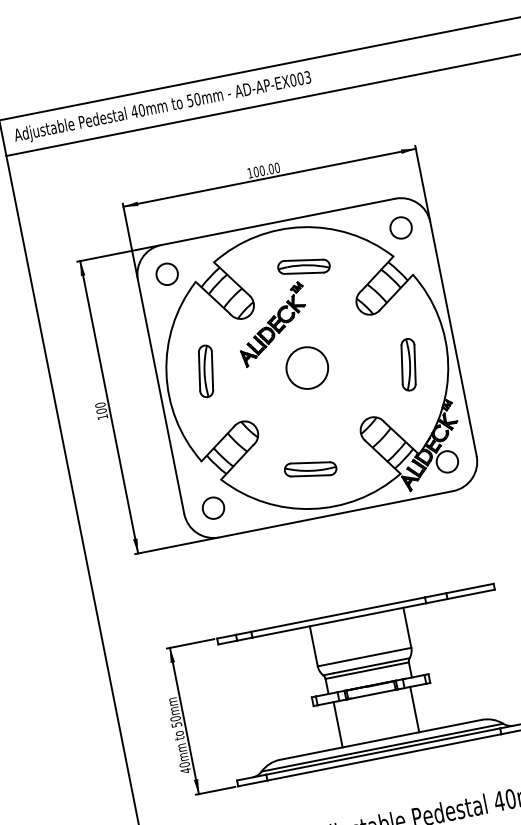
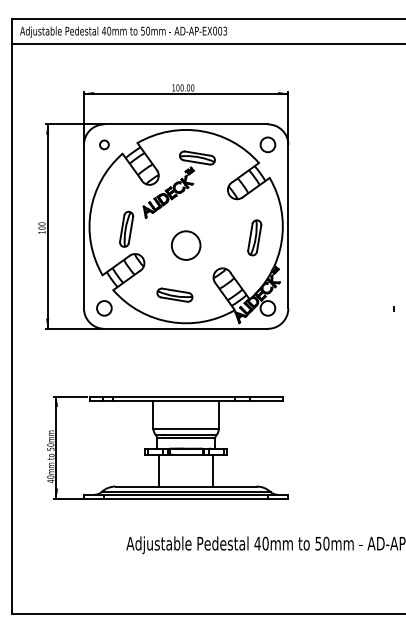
circle: (167, 273) -> (104, 144), size x0.6
circle: (307, 367) -> (186, 245), moved
part: (205, 370) -> (126, 228), moved

